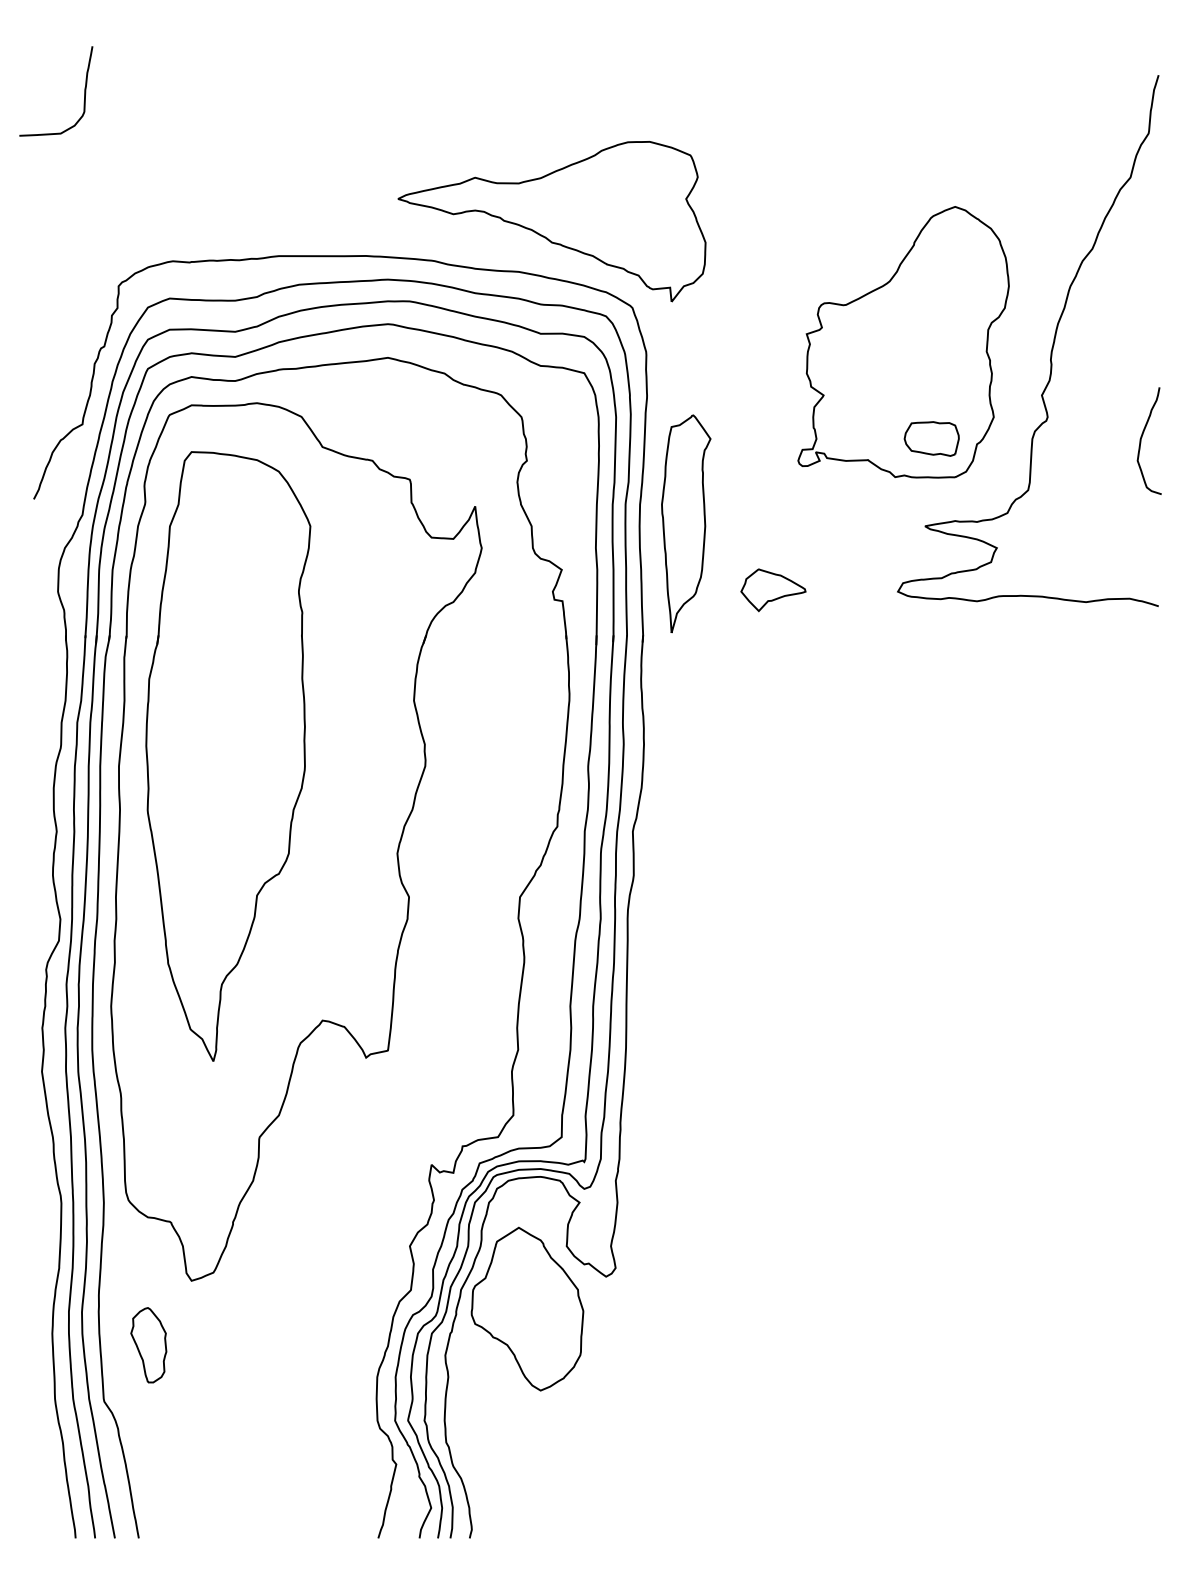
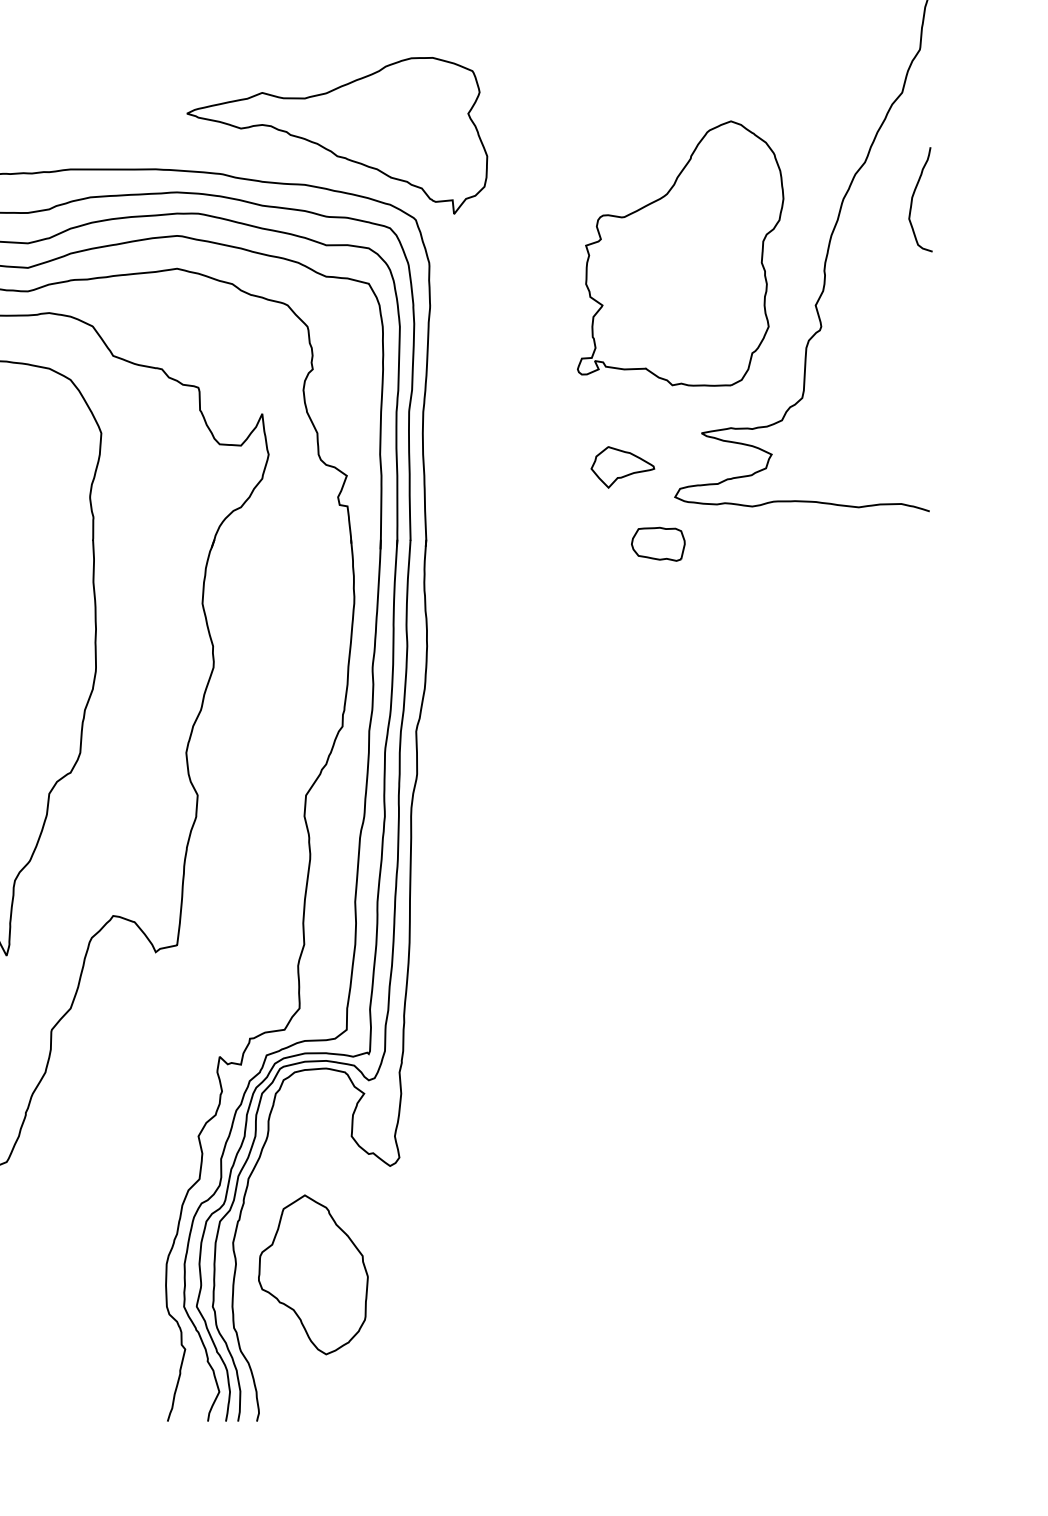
curve: (1142, 437) -> (913, 196), moved
part: (931, 438) -> (658, 543), moved
part: (686, 523) -> (468, 430), removed
part: (773, 590) -> (622, 467), moved
part: (527, 1308) -> (313, 1274), moved

